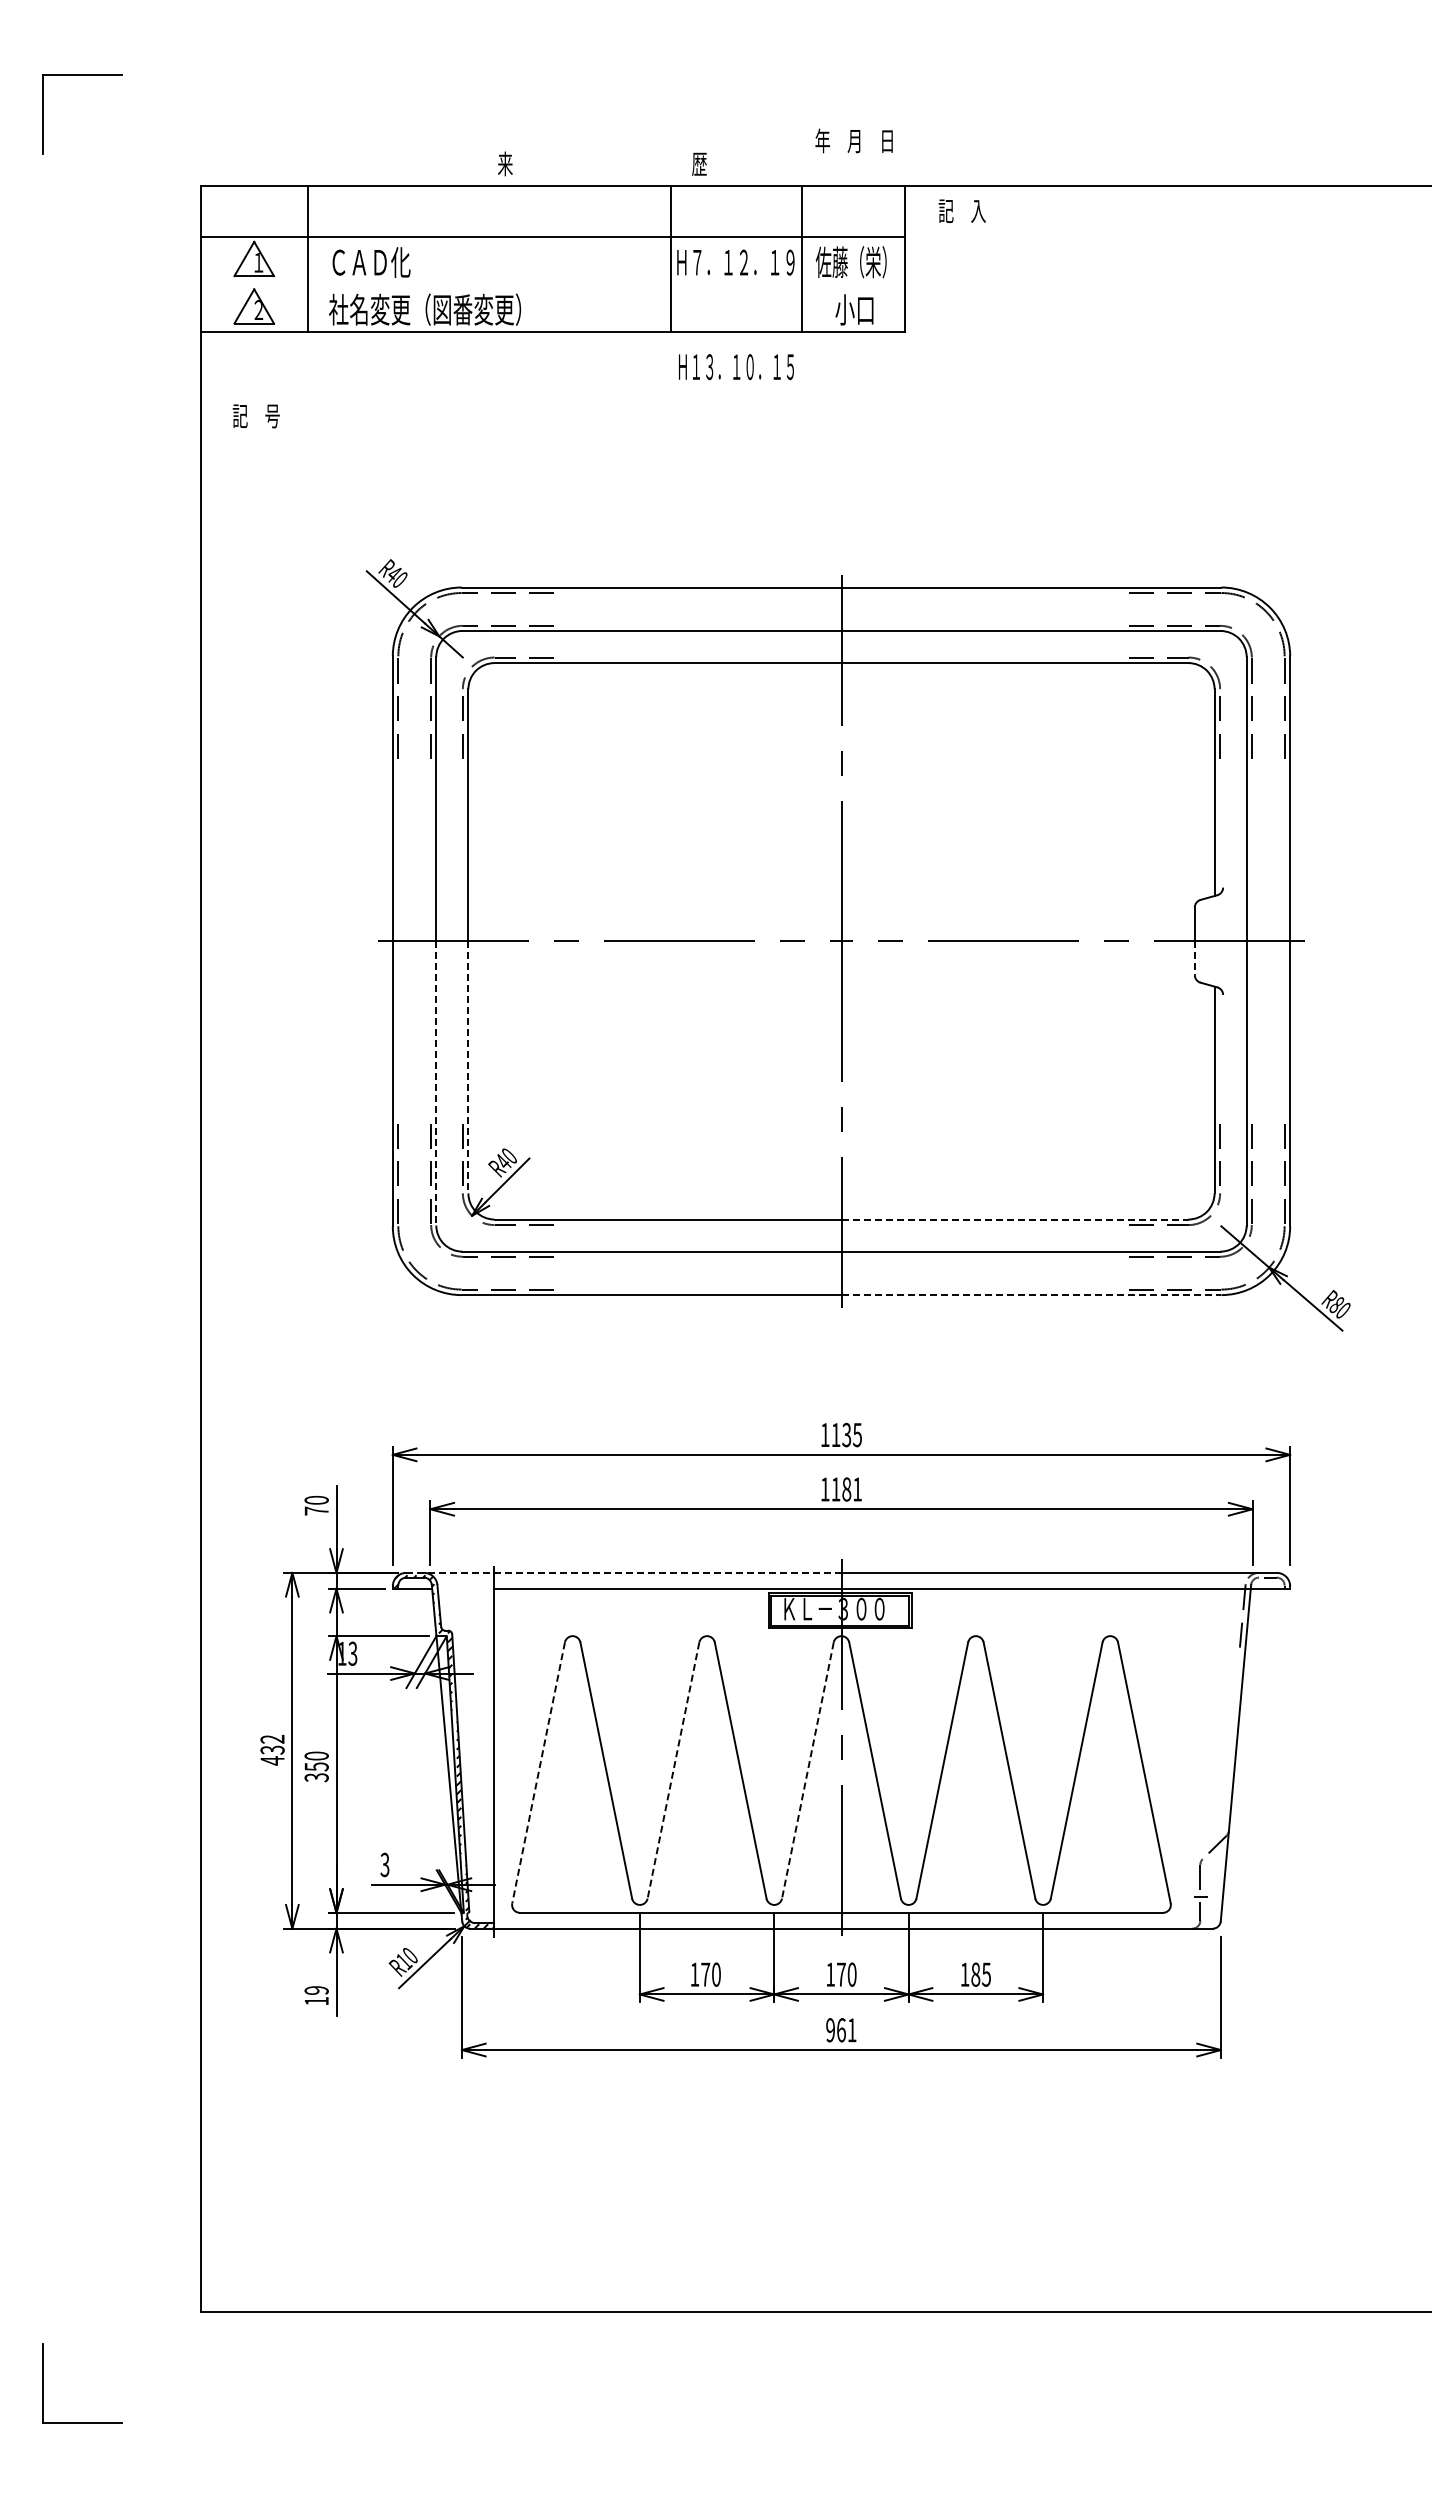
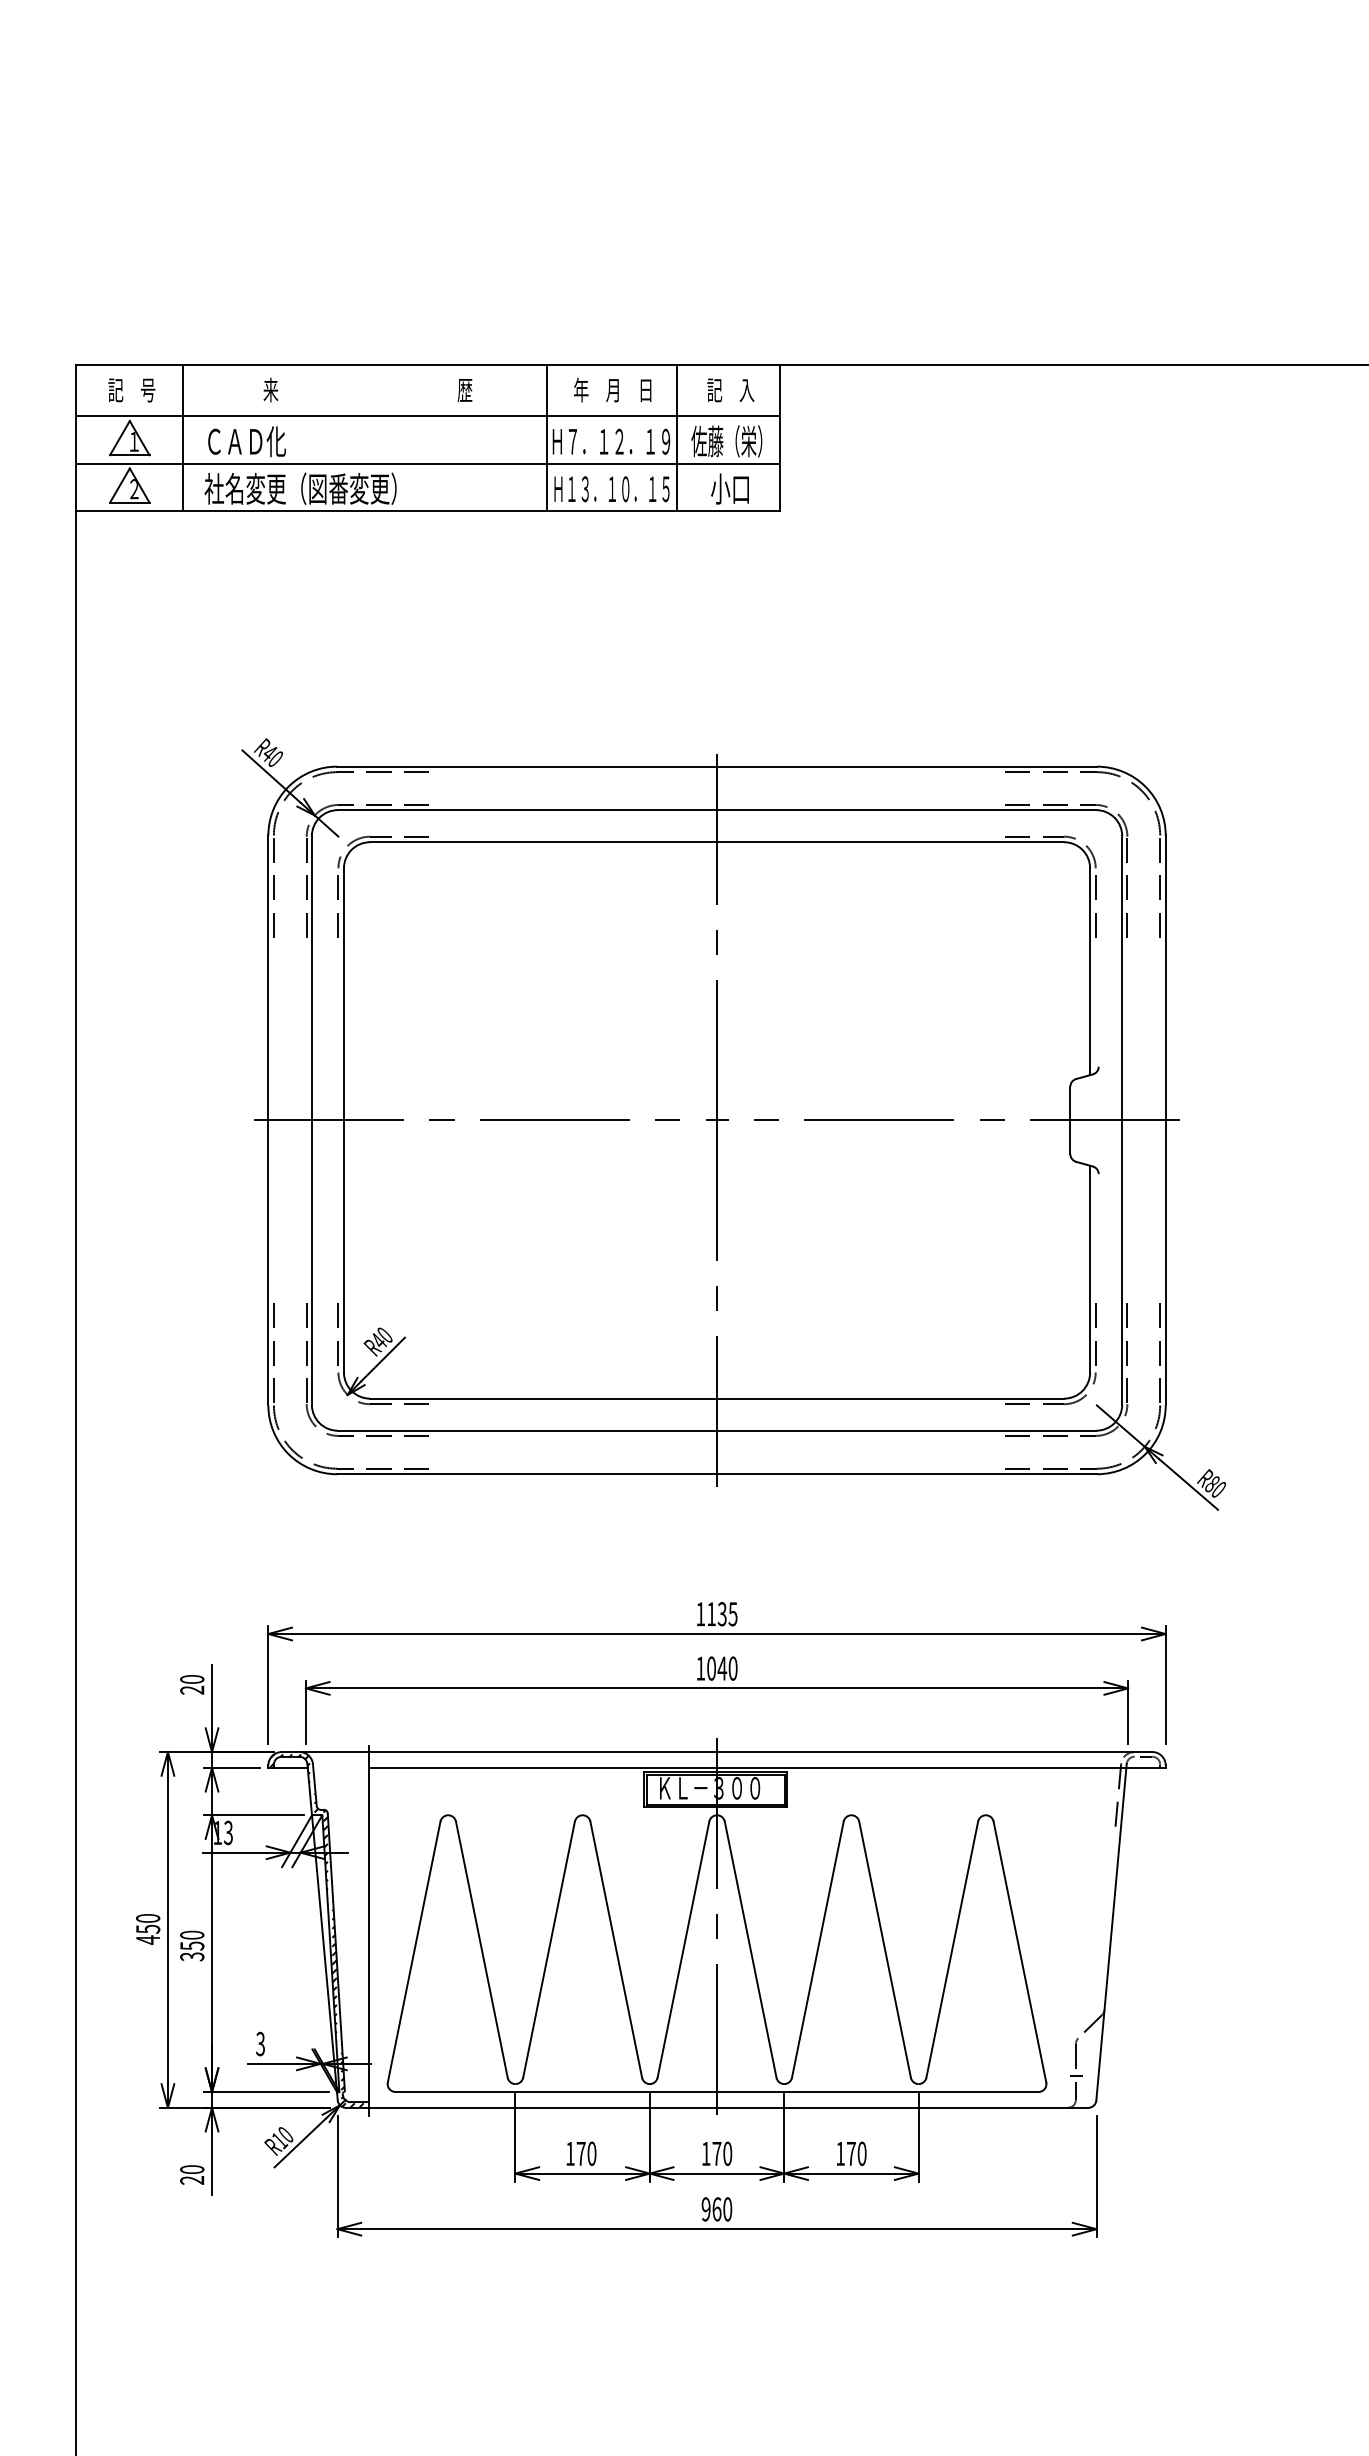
text: (853, 140) -> (612, 389), moved
text: (602, 163) -> (368, 389), moved
text: (961, 210) -> (730, 389), moved
line: (552, 284) -> (428, 463), added
text: (736, 367) -> (612, 489), moved
text: (255, 416) -> (131, 390), moved
line: (1194, 958) -> (1070, 1137), dashed -> solid
line: (468, 1067) -> (344, 1246), dashed -> solid
line: (436, 1083) -> (312, 1262), dashed -> solid
line: (1015, 1219) -> (891, 1398), dashed -> solid
line: (1031, 1295) -> (907, 1474), dashed -> solid
text: (846, 1489) -> (722, 1668), 1181 -> 1040
text: (316, 1510) -> (192, 1689), 70 -> 20
line: (623, 1572) -> (499, 1751), dashed -> solid
text: (272, 1744) -> (148, 1923), 432 -> 450
line: (673, 1770) -> (549, 1949), dashed -> solid
line: (807, 1770) -> (683, 1949), dashed -> solid
line: (538, 1773) -> (414, 1952), dashed -> solid
text: (980, 1974) -> (856, 2153), 185 -> 170
text: (316, 1995) -> (192, 2174), 19 -> 20
text: (851, 2030) -> (727, 2209), 961 -> 960

